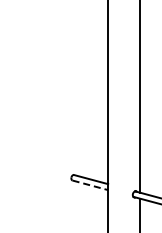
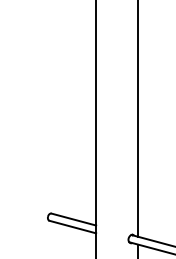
line: (90, 185) -> (72, 227), dashed -> solid

